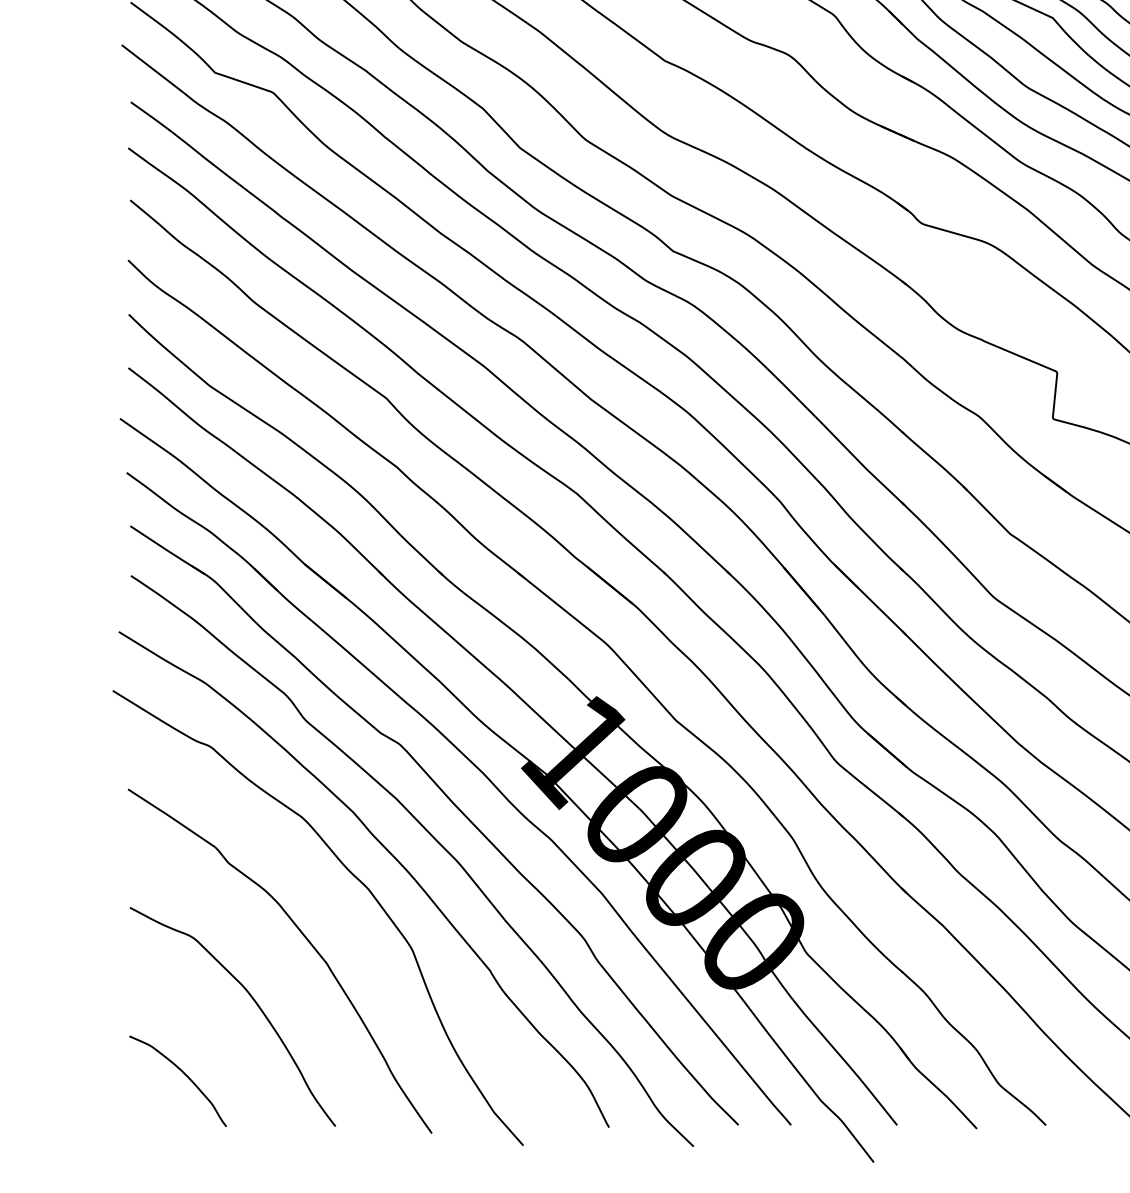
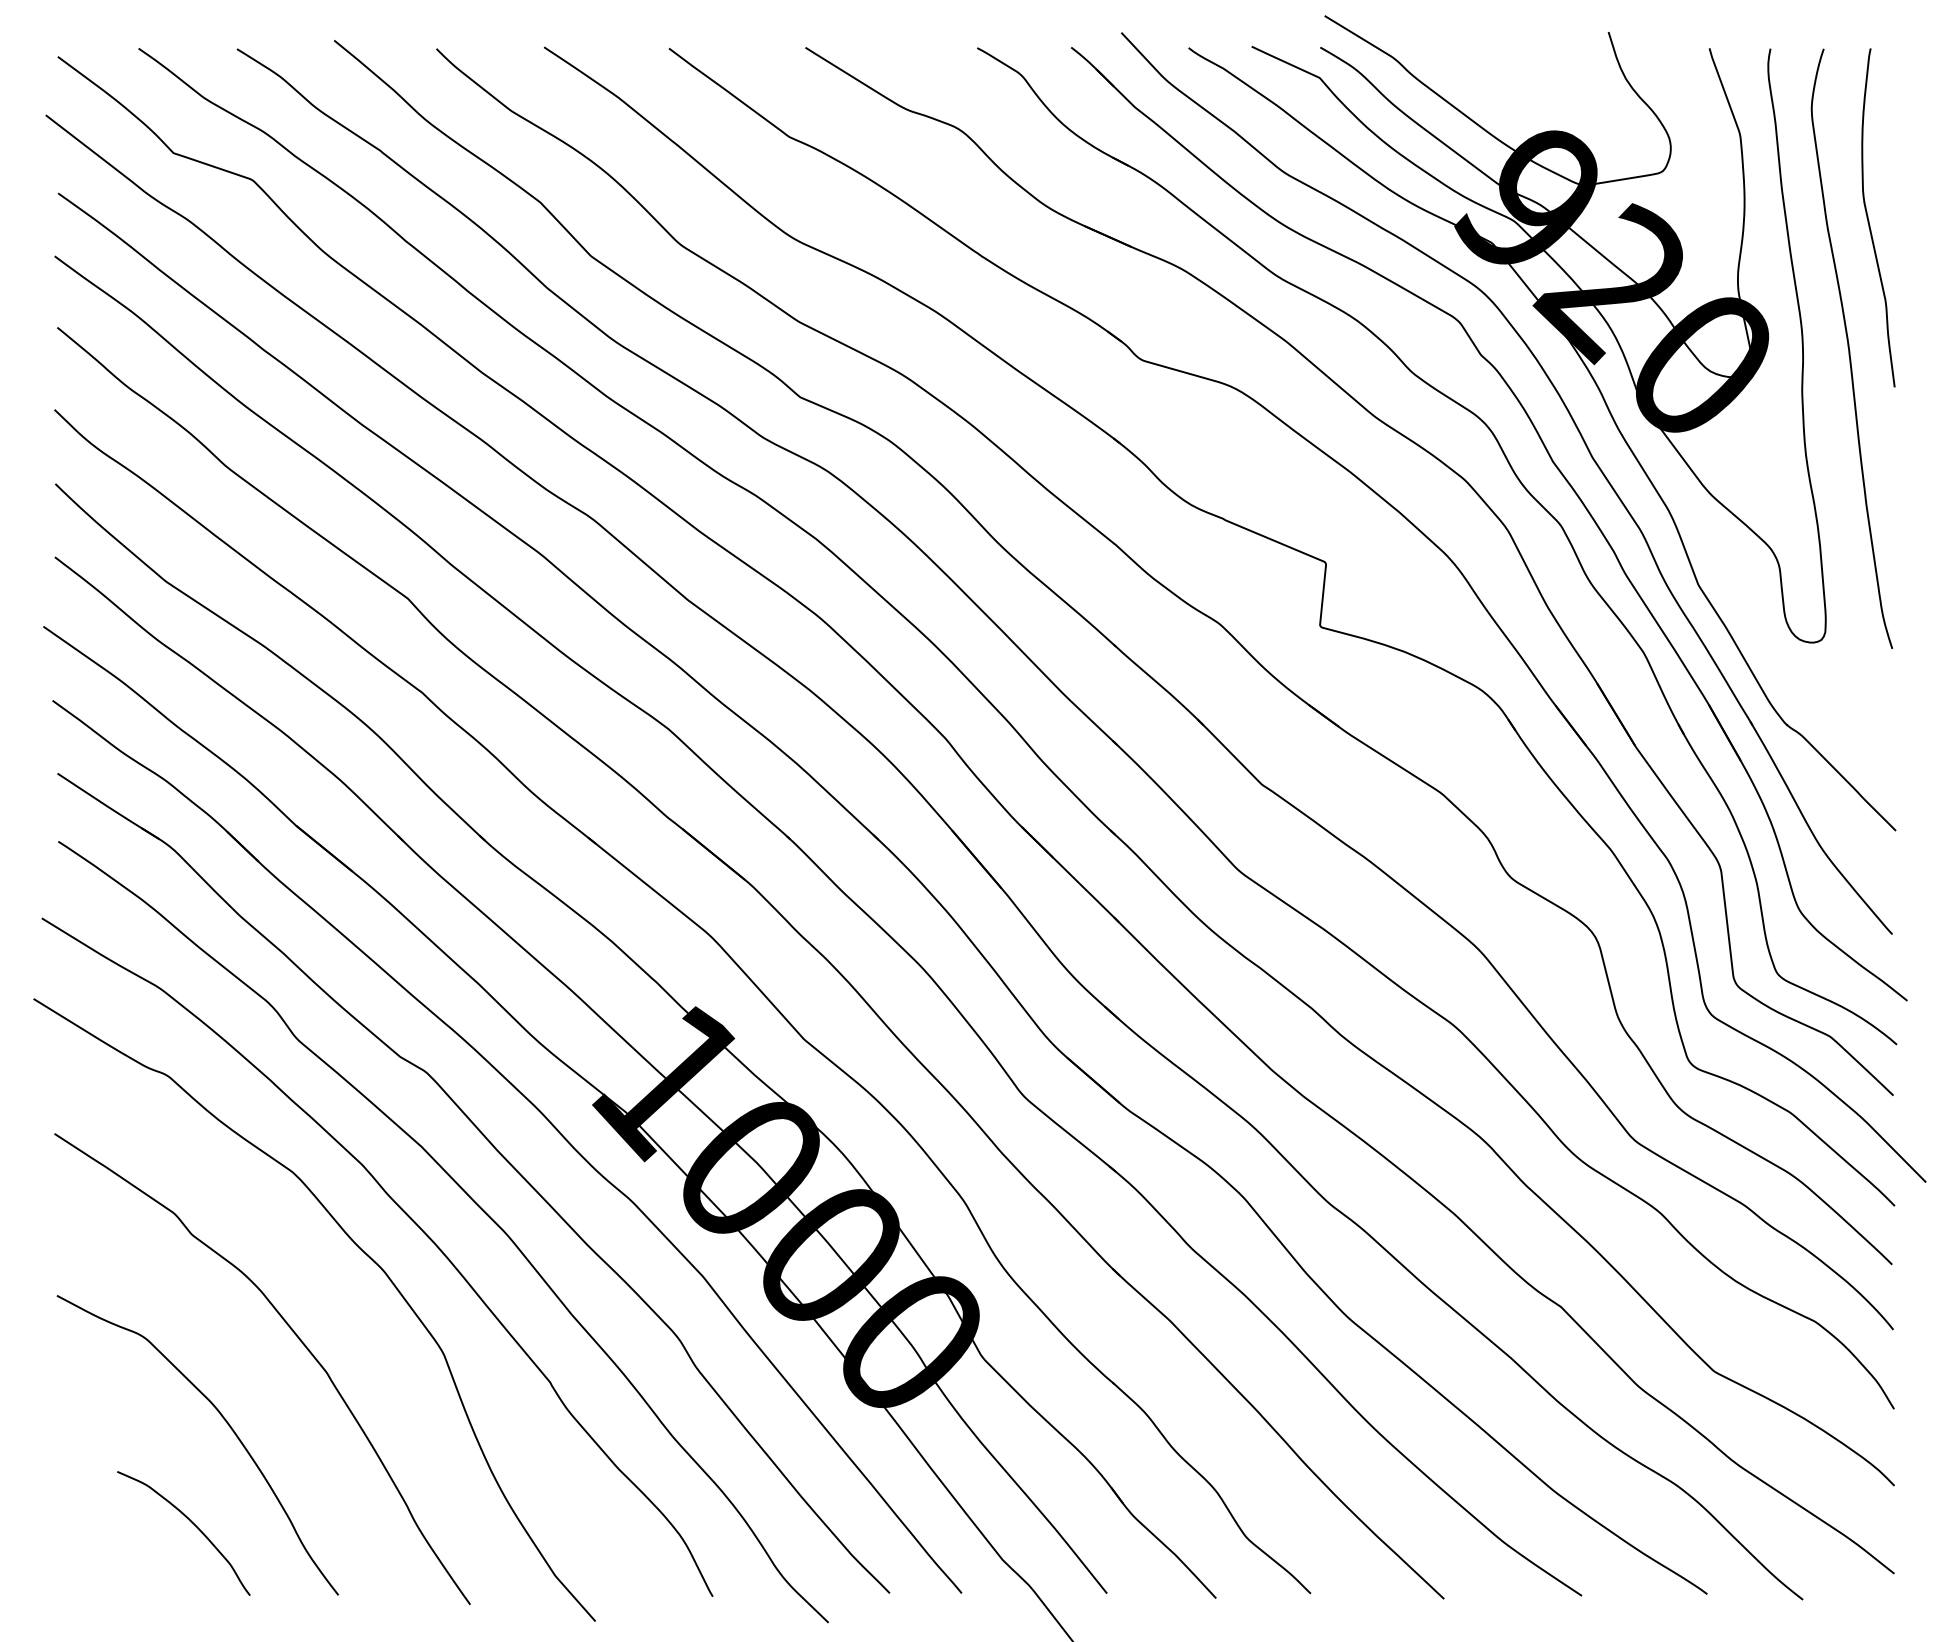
curve: (184, 1074) -> (192, 1523), moved

